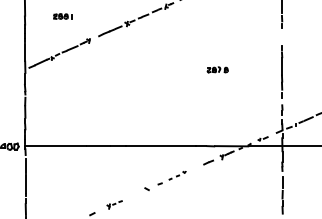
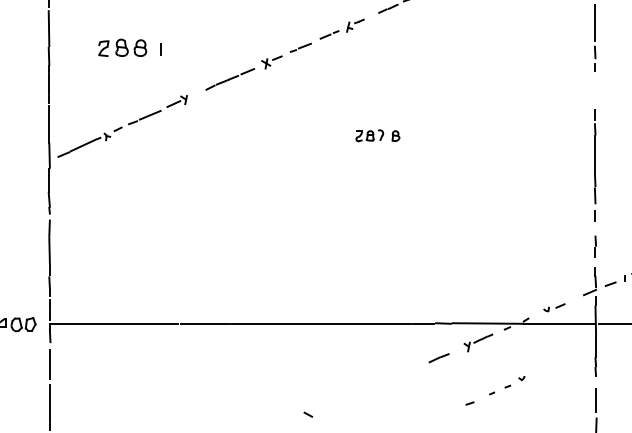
part: (62, 16) -> (128, 47), size x1.6
part: (217, 69) -> (377, 134), moved
part: (171, 178) -> (494, 392), moved

